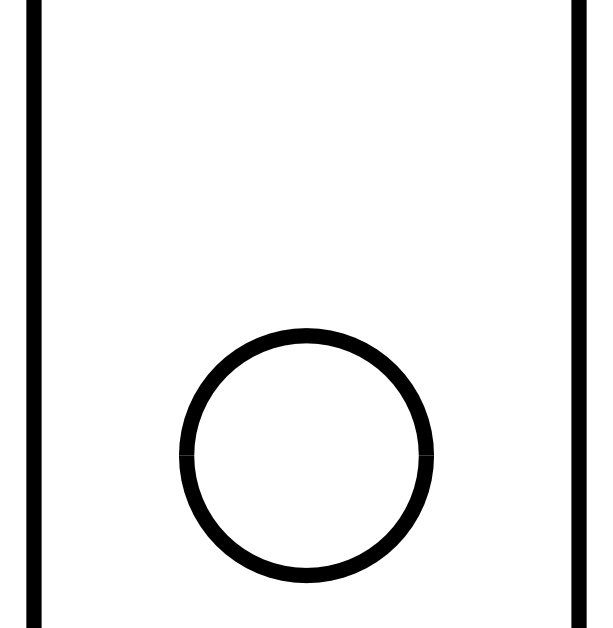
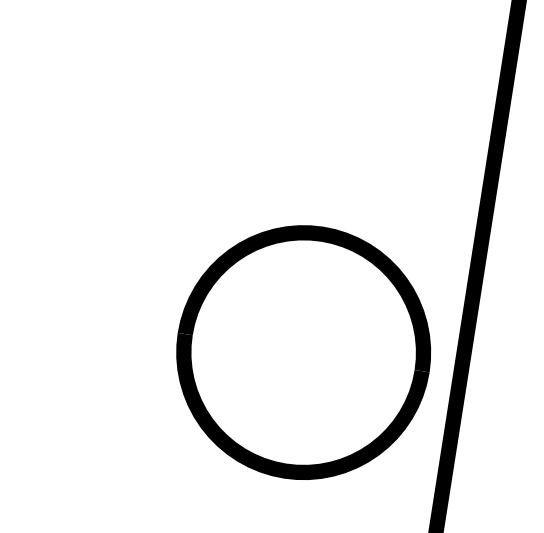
part: (306, 455) -> (303, 352), moved

